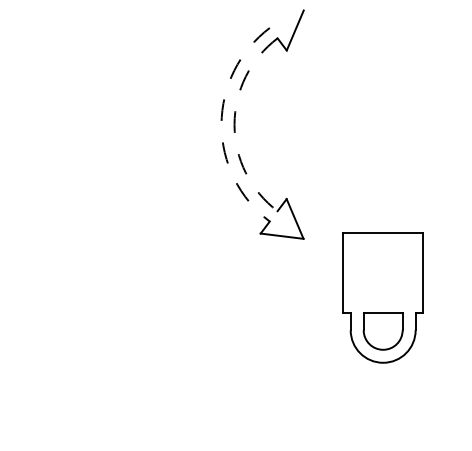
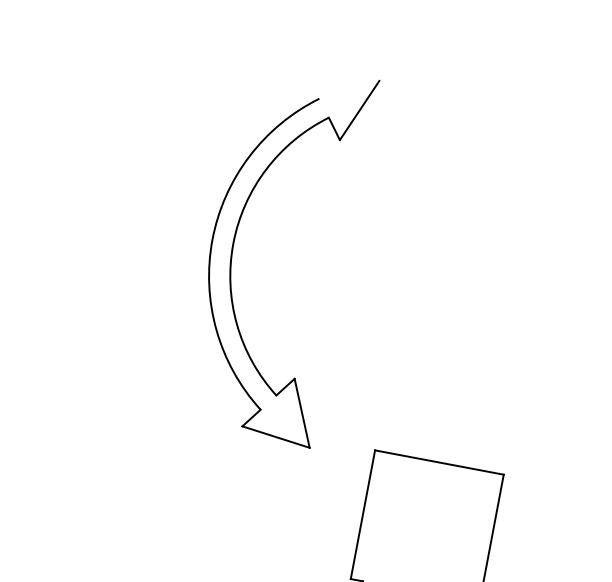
arc: (221, 124) -> (212, 239), dashed -> solid
arc: (234, 124) -> (233, 243), dashed -> solid

